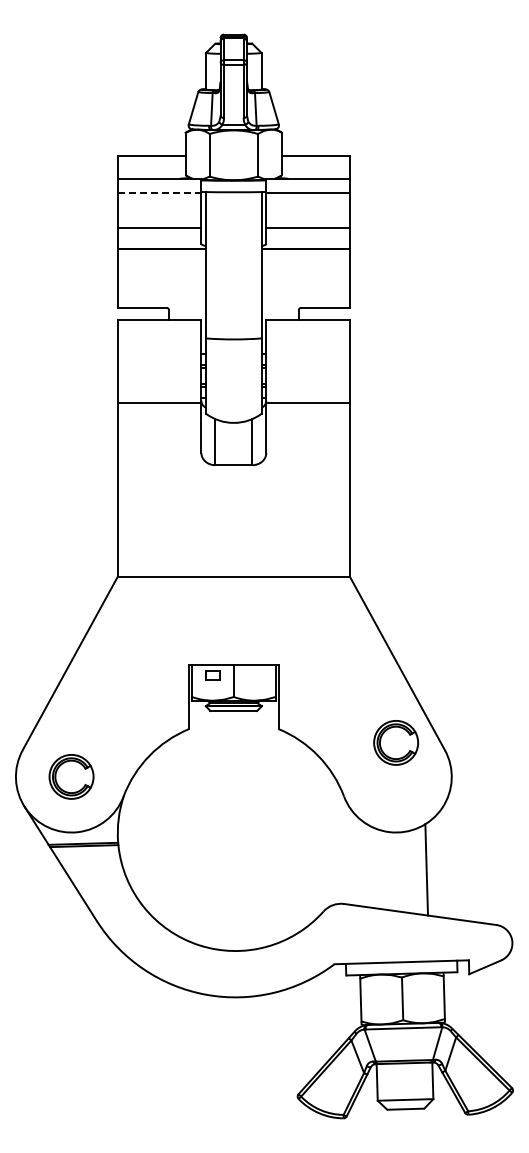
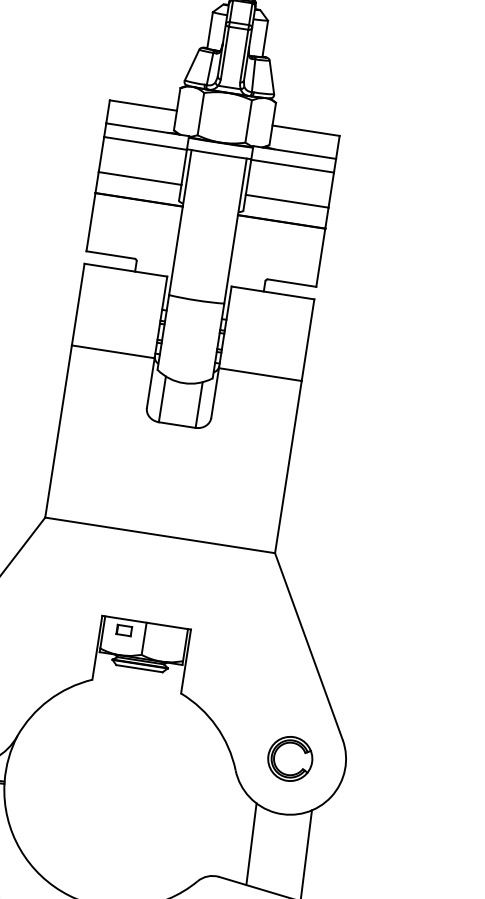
line: (159, 192) -> (145, 143), dashed -> solid
part: (395, 742) -> (289, 758), moved
line: (370, 866) -> (251, 843), added

